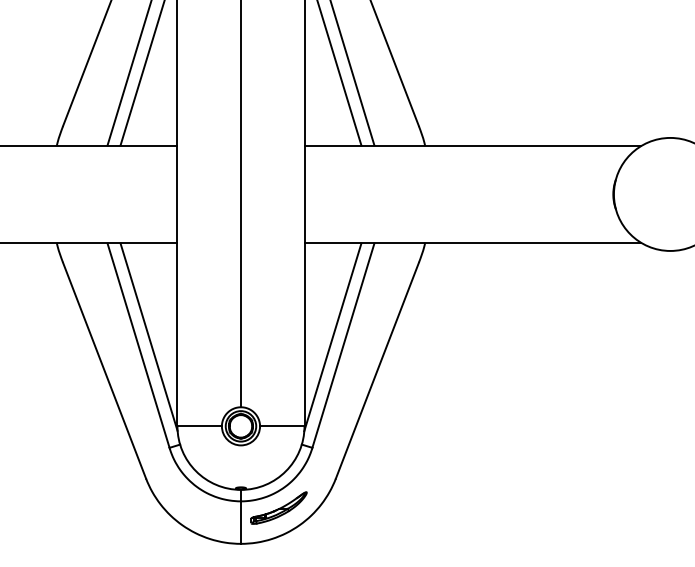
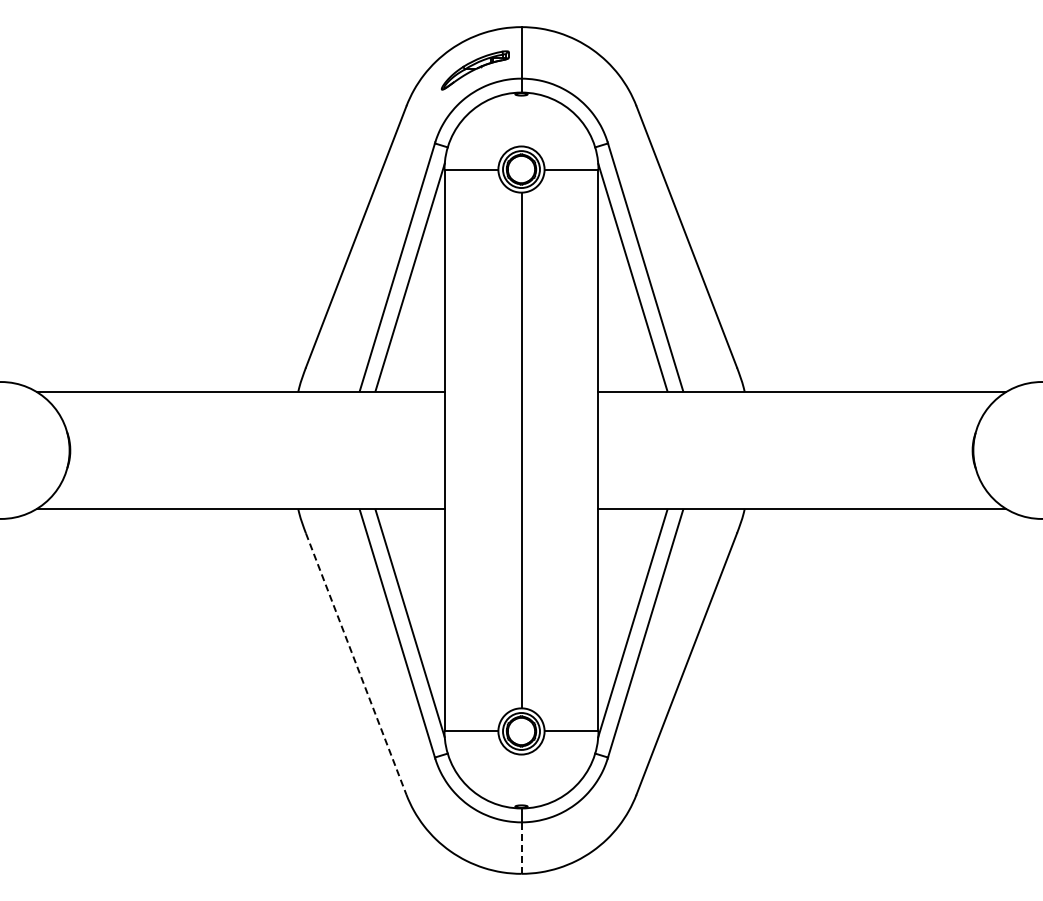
line: (104, 371) -> (356, 664), solid -> dashed
part: (278, 508) -> (567, 830), removed
line: (240, 522) -> (521, 848), solid -> dashed

